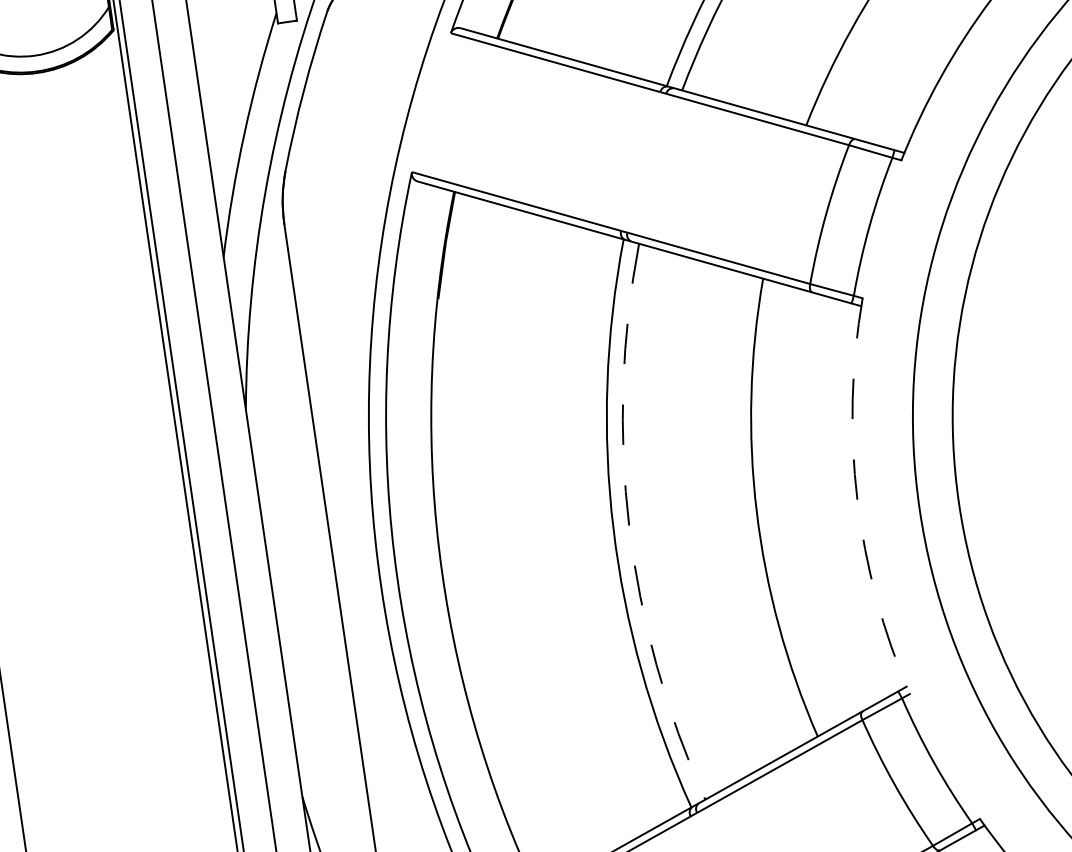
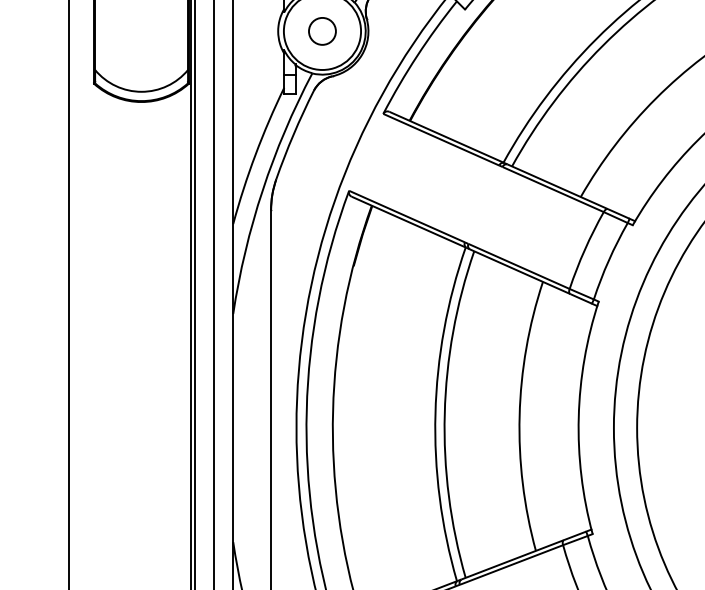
arc: (856, 499) -> (578, 417), dashed -> solid
arc: (628, 526) -> (444, 413), dashed -> solid

